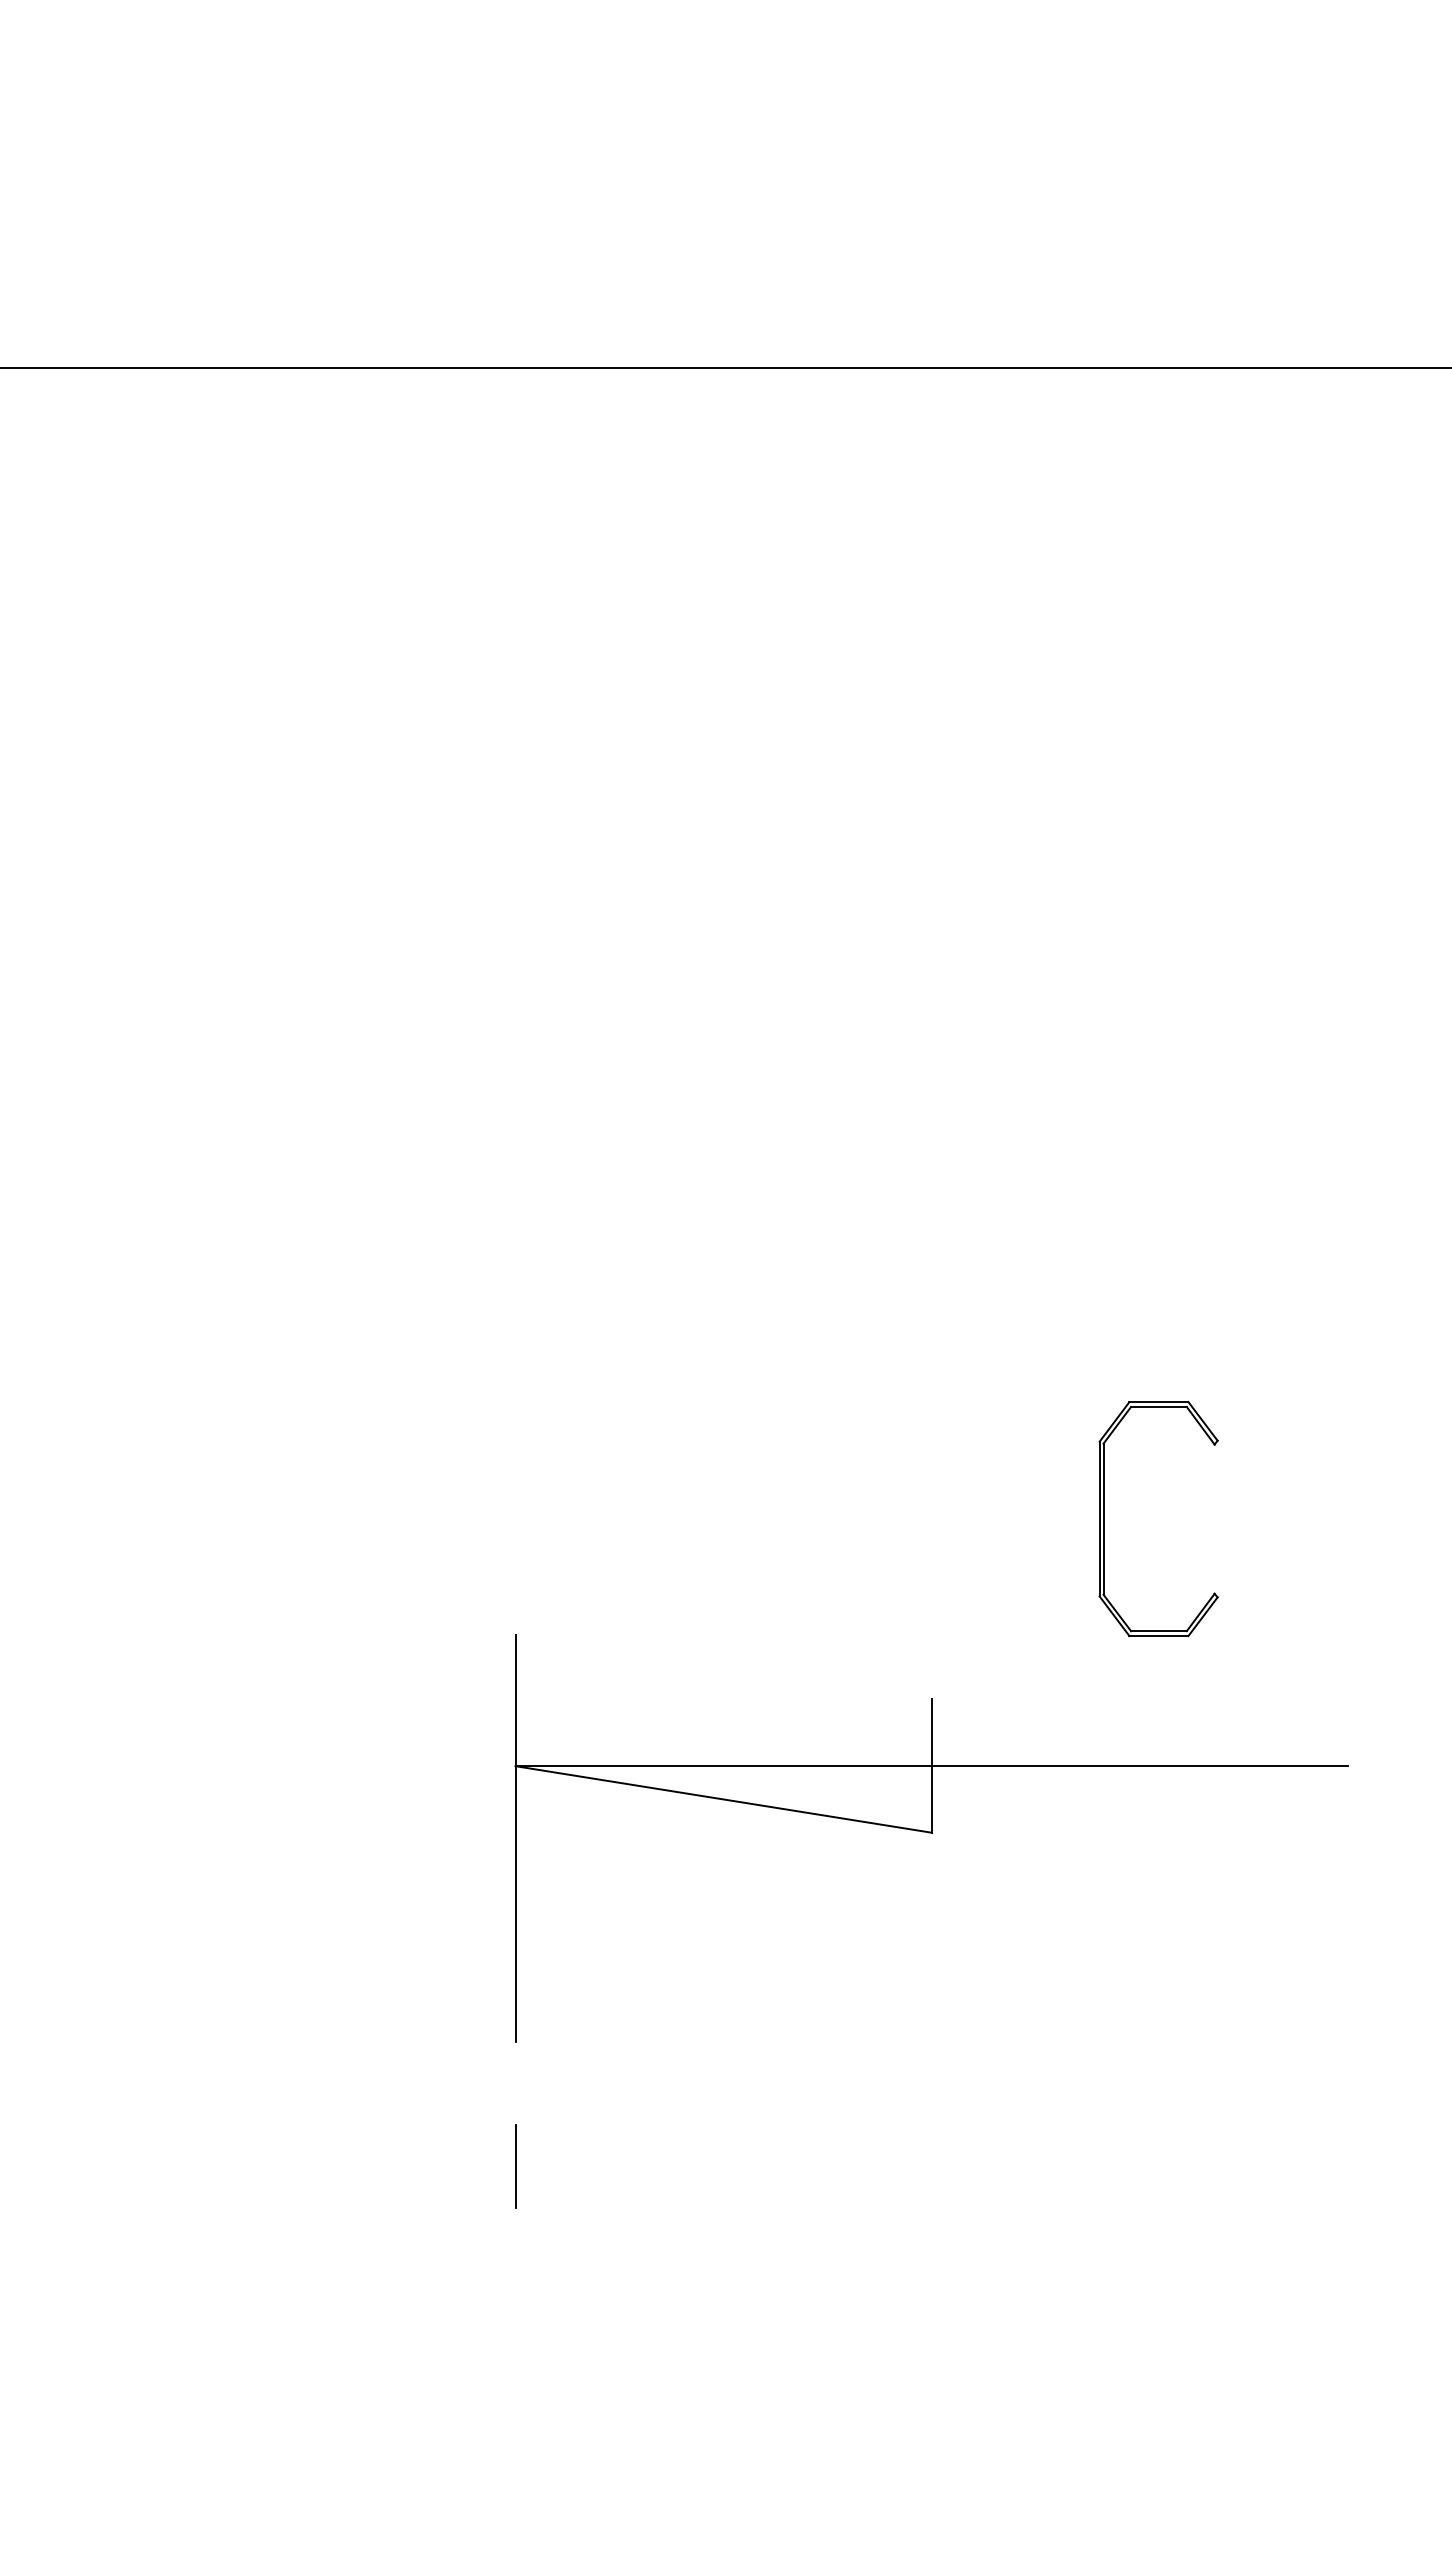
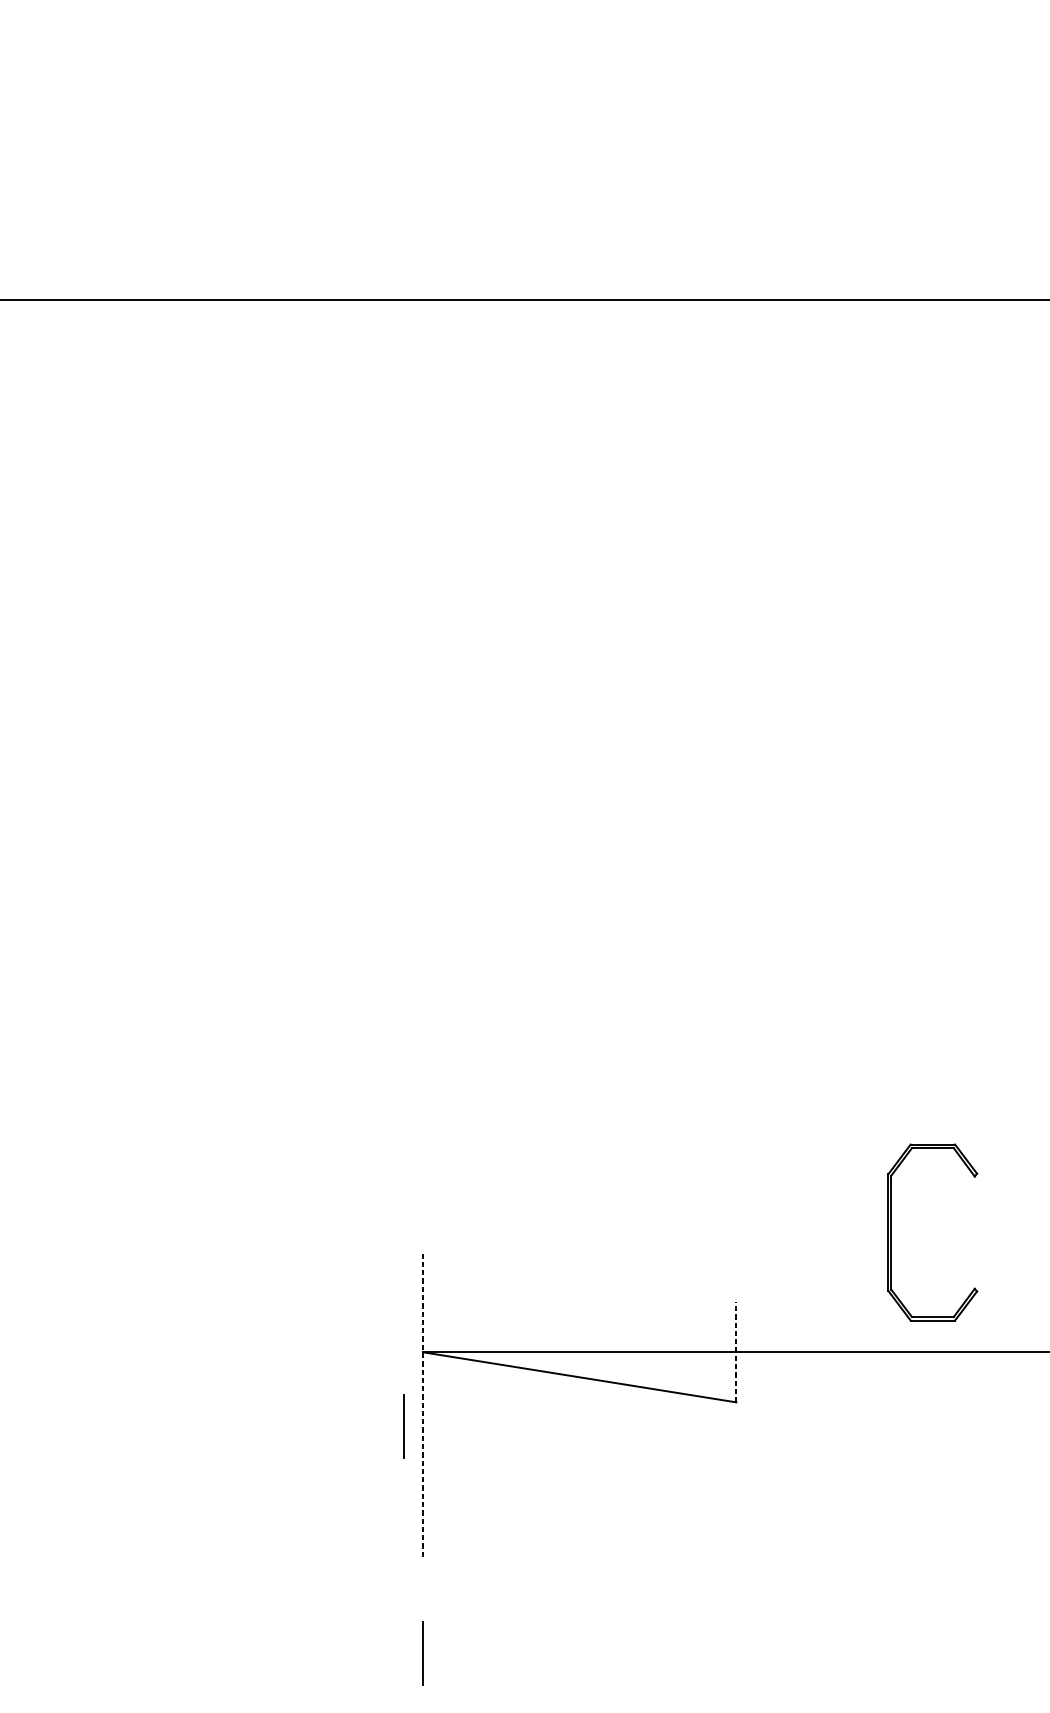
part: (1104, 1519) -> (891, 1232), moved
line: (931, 1766) -> (736, 1352), solid -> dashed
line: (515, 1838) -> (423, 1406), solid -> dashed
line: (490, 1864) -> (404, 1426), added

